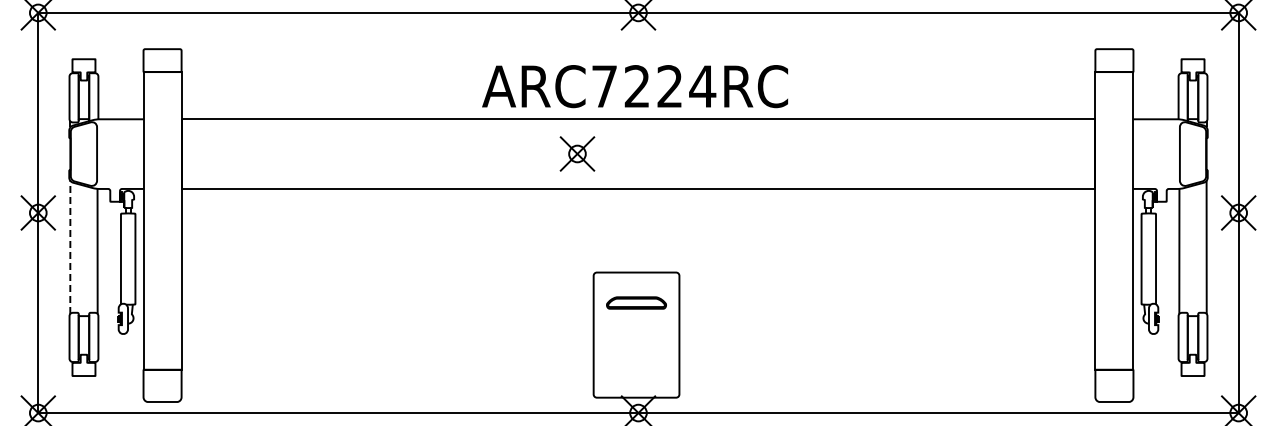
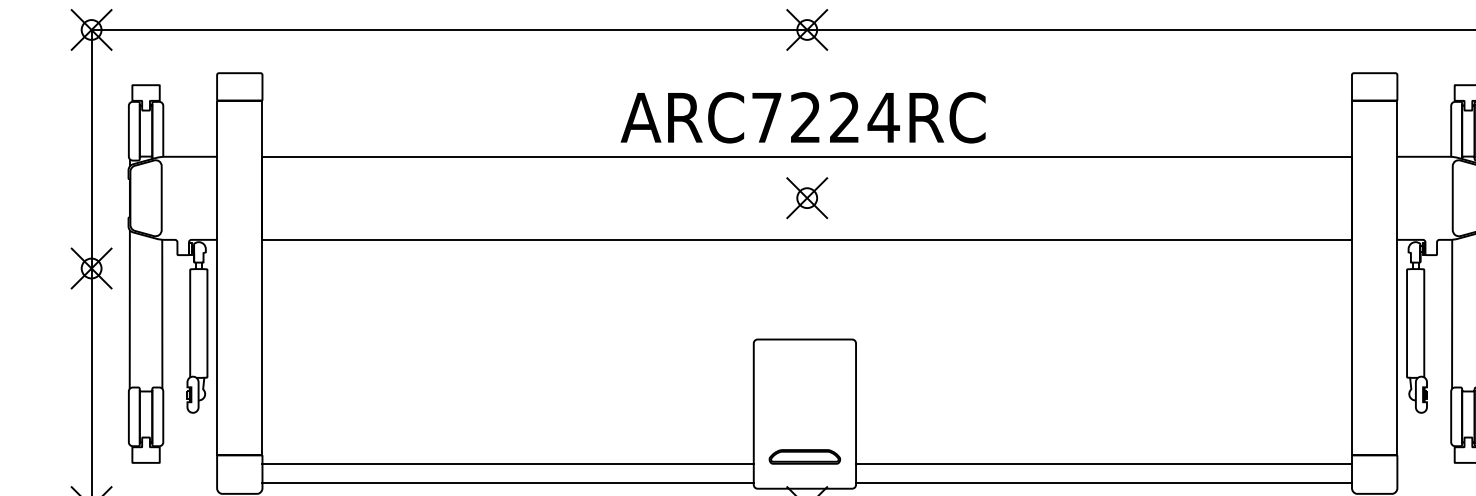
part: (577, 153) -> (807, 197), moved
line: (70, 247) -> (130, 309), dashed -> solid
part: (636, 302) -> (804, 456), moved
line: (387, 376) -> (507, 463), added
line: (887, 376) -> (1104, 463), added
line: (387, 393) -> (507, 483), added
line: (887, 393) -> (1104, 483), added

